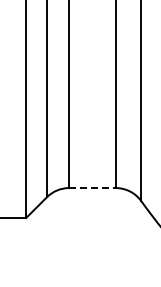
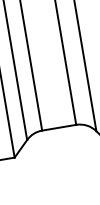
line: (92, 188) -> (59, 128), dashed -> solid

